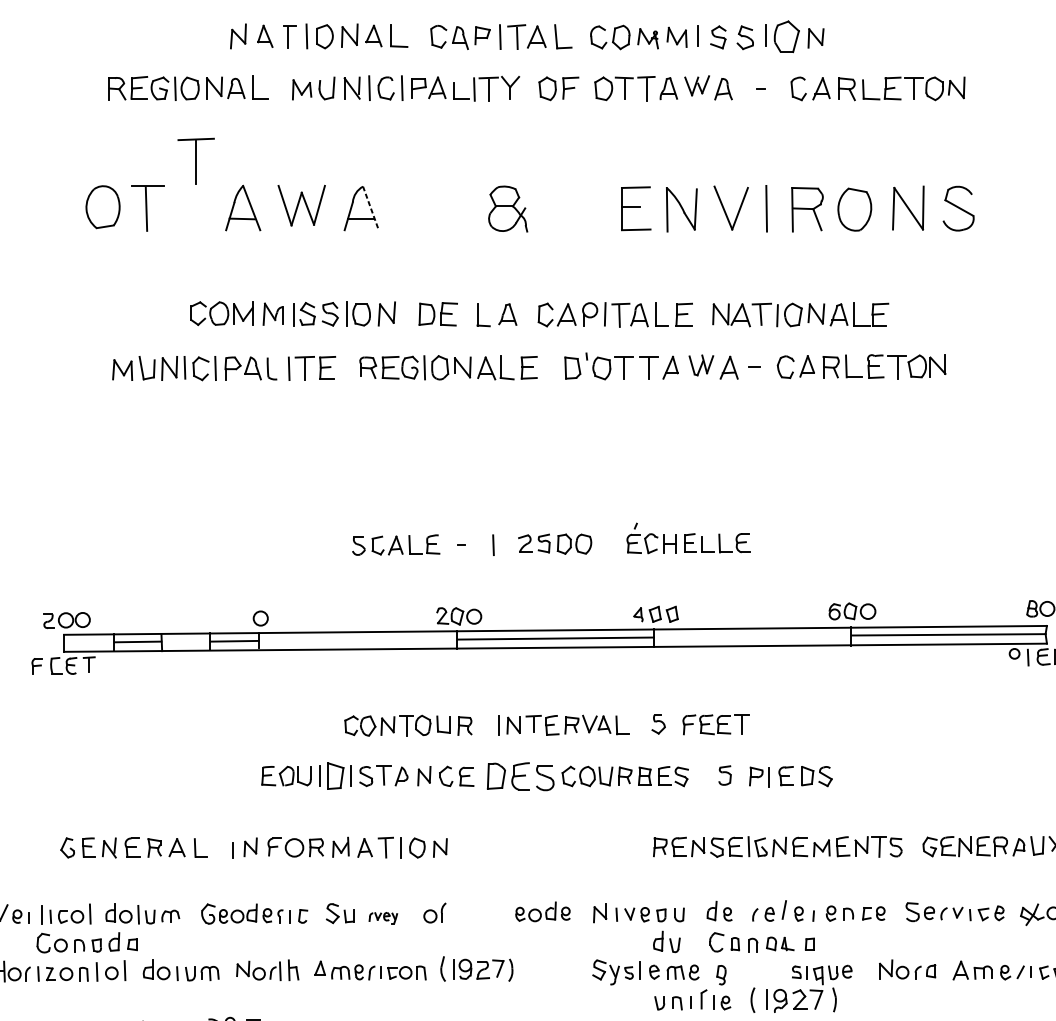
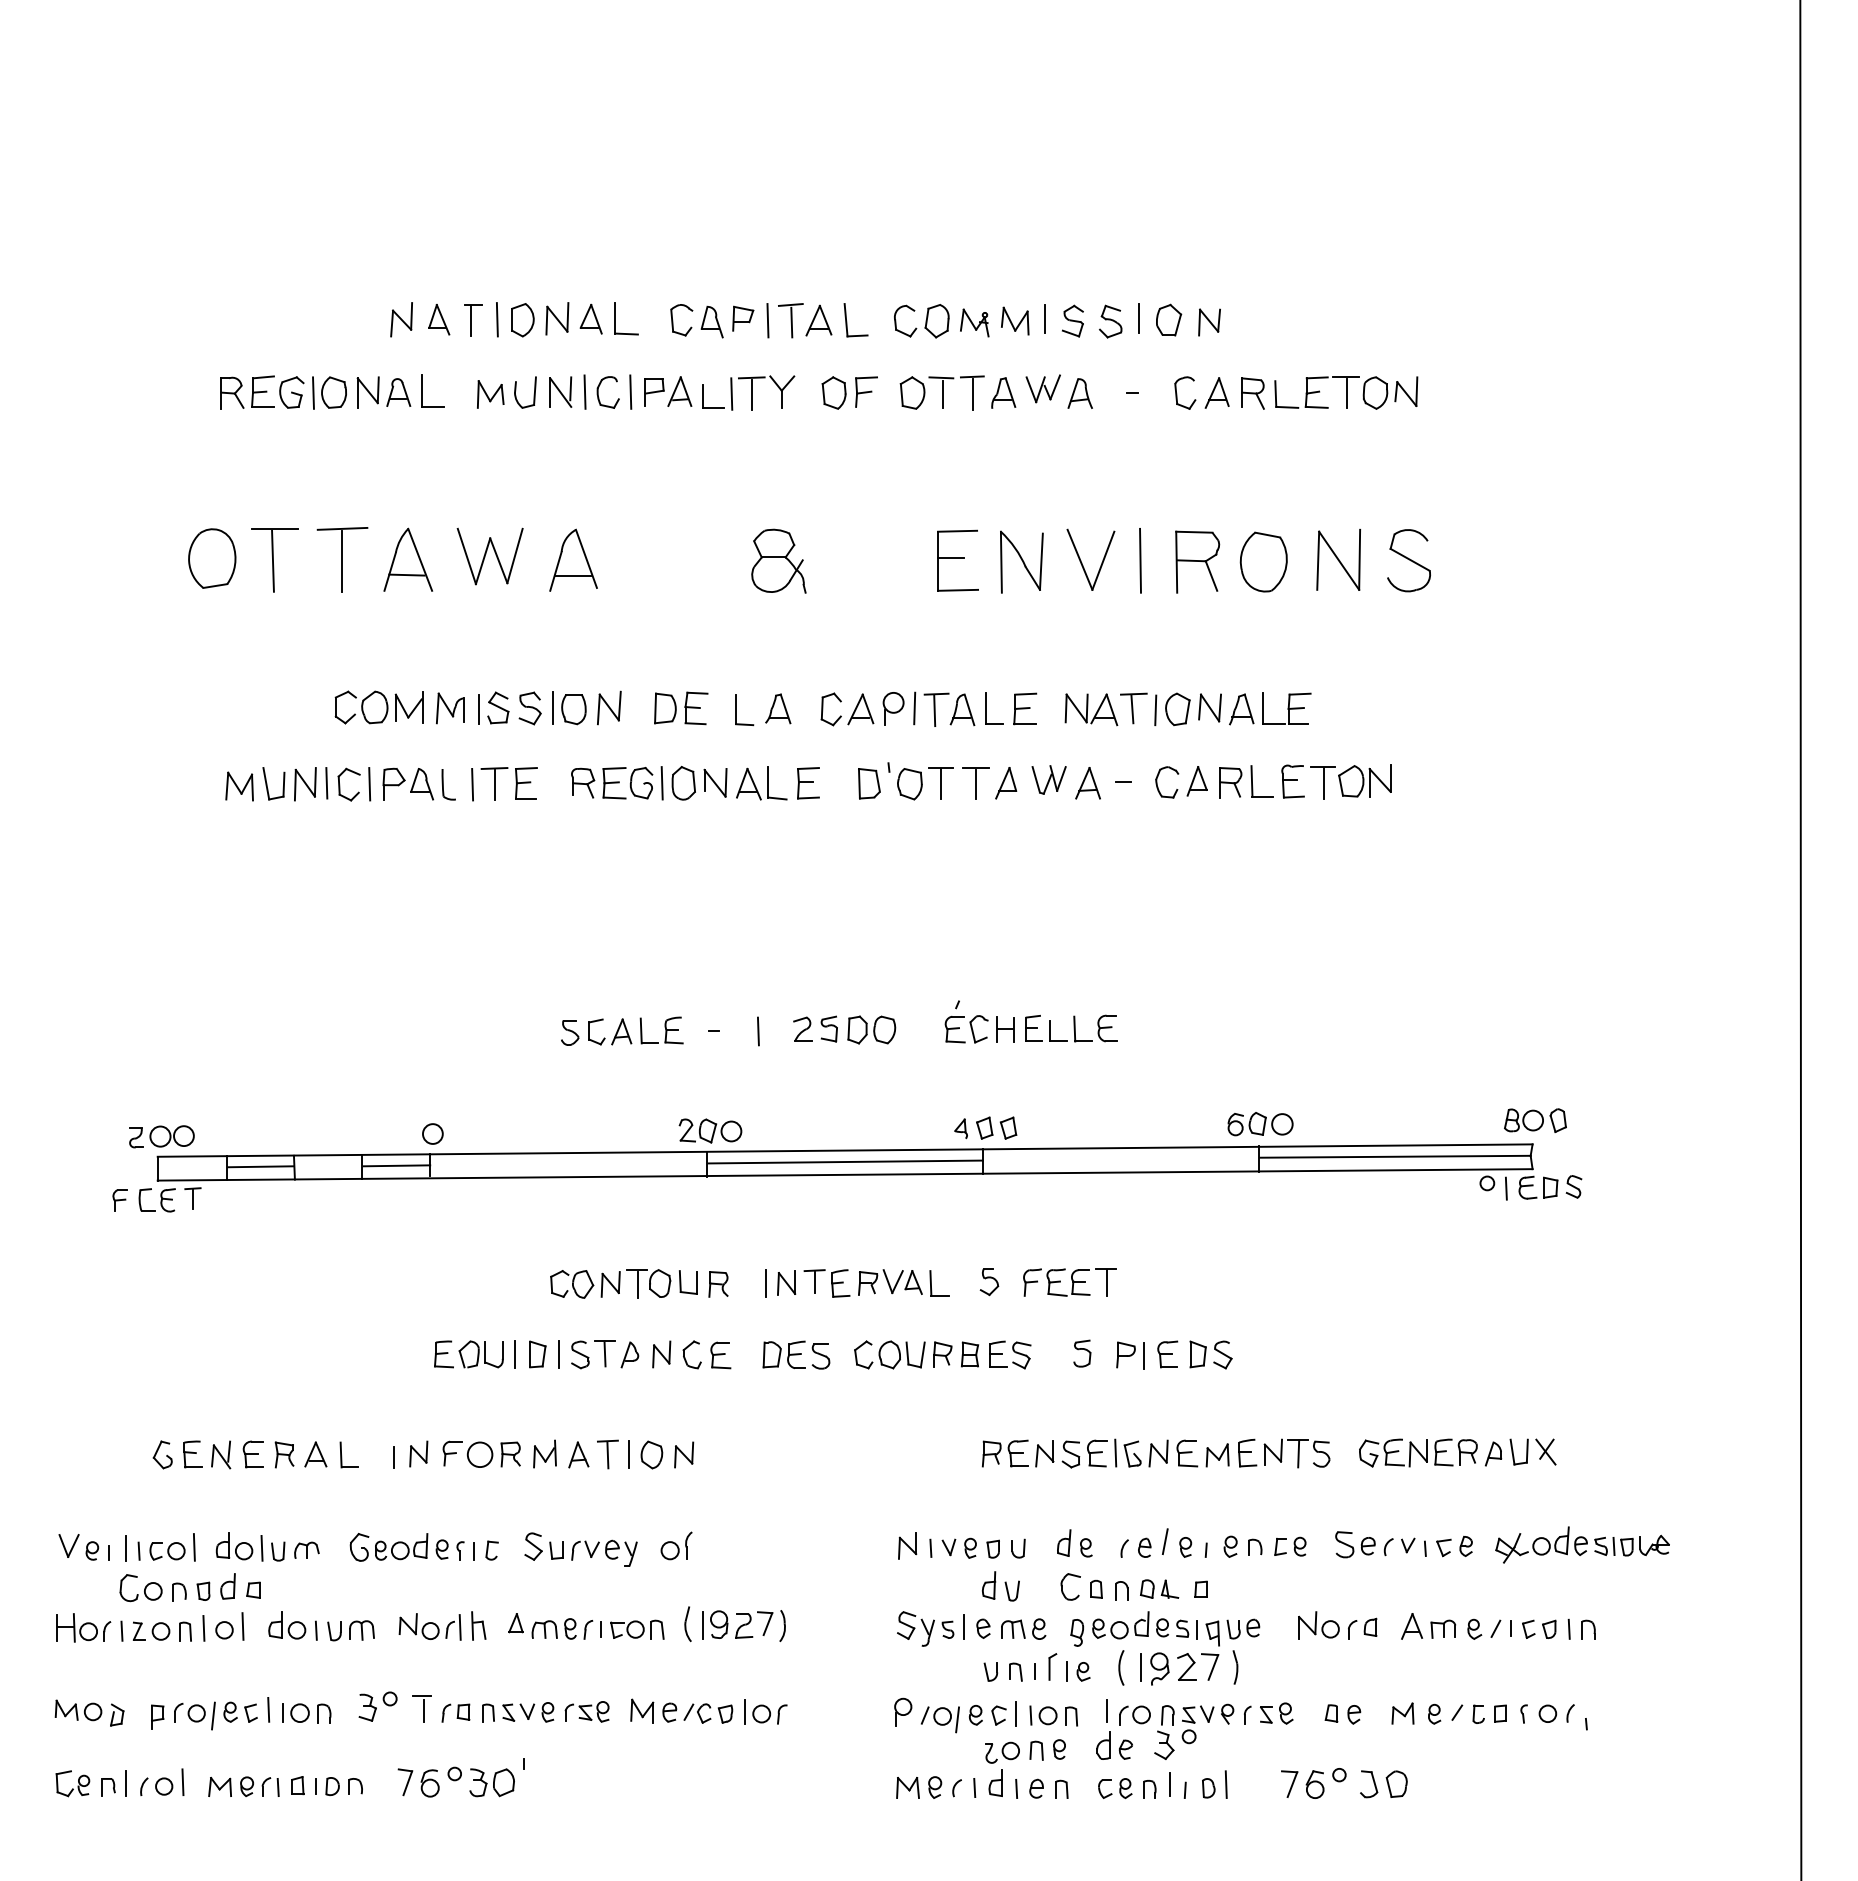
part: (787, 36) -> (1169, 319), size x0.71
part: (196, 161) -> (342, 559), moved
line: (370, 207) -> (586, 558), dashed -> solid
part: (335, 776) -> (537, 1354), size x0.71
part: (520, 776) -> (796, 1354), size x0.71
part: (542, 912) -> (1130, 1625), moved
part: (383, 917) -> (604, 1552), size x1.67

